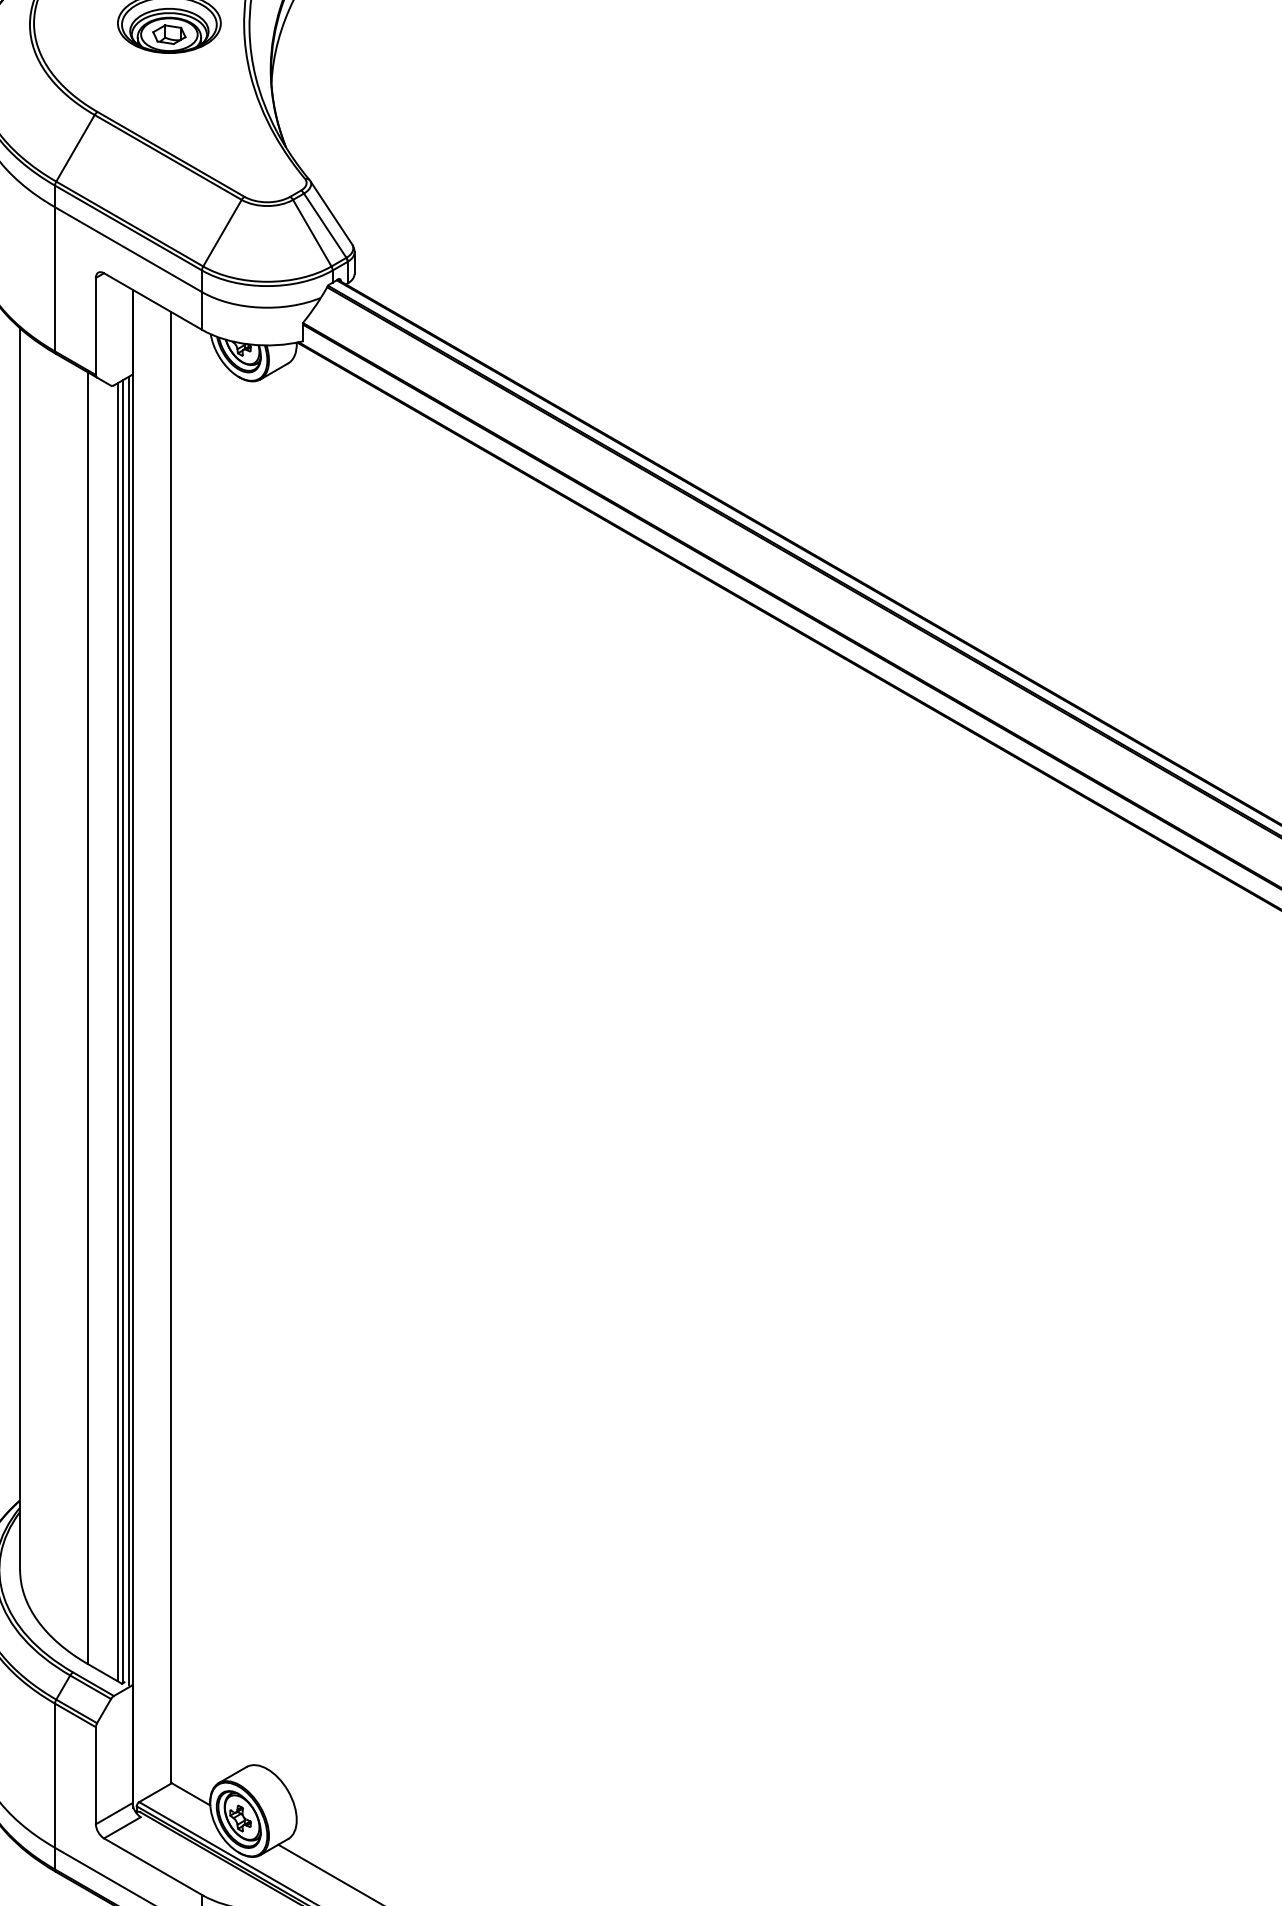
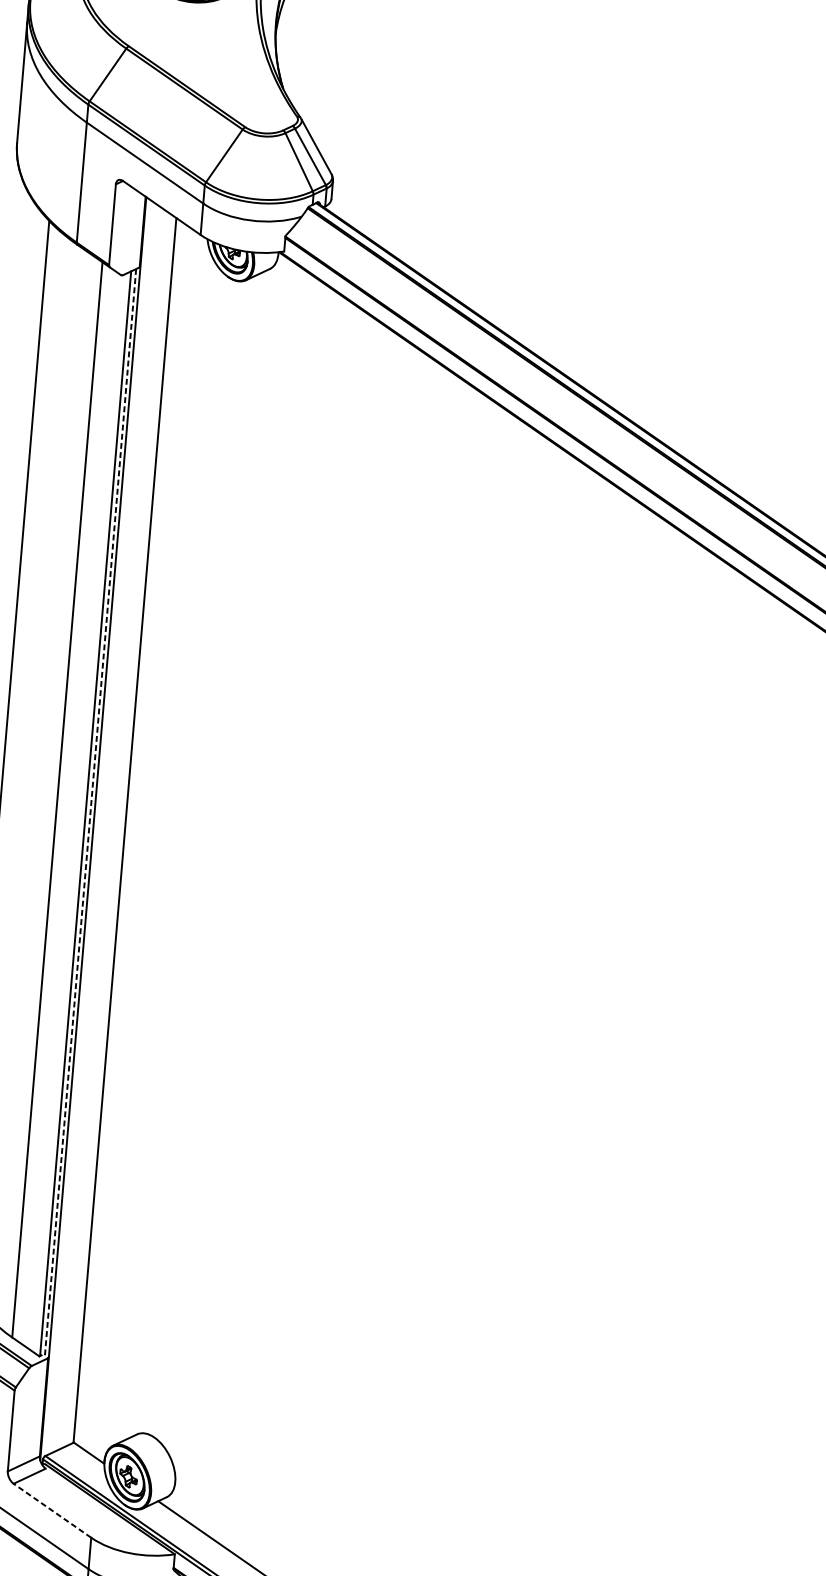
line: (128, 1030) -> (90, 813), solid -> dashed
line: (117, 1032) -> (81, 813), removed
line: (153, 1866) -> (52, 1510), solid -> dashed

